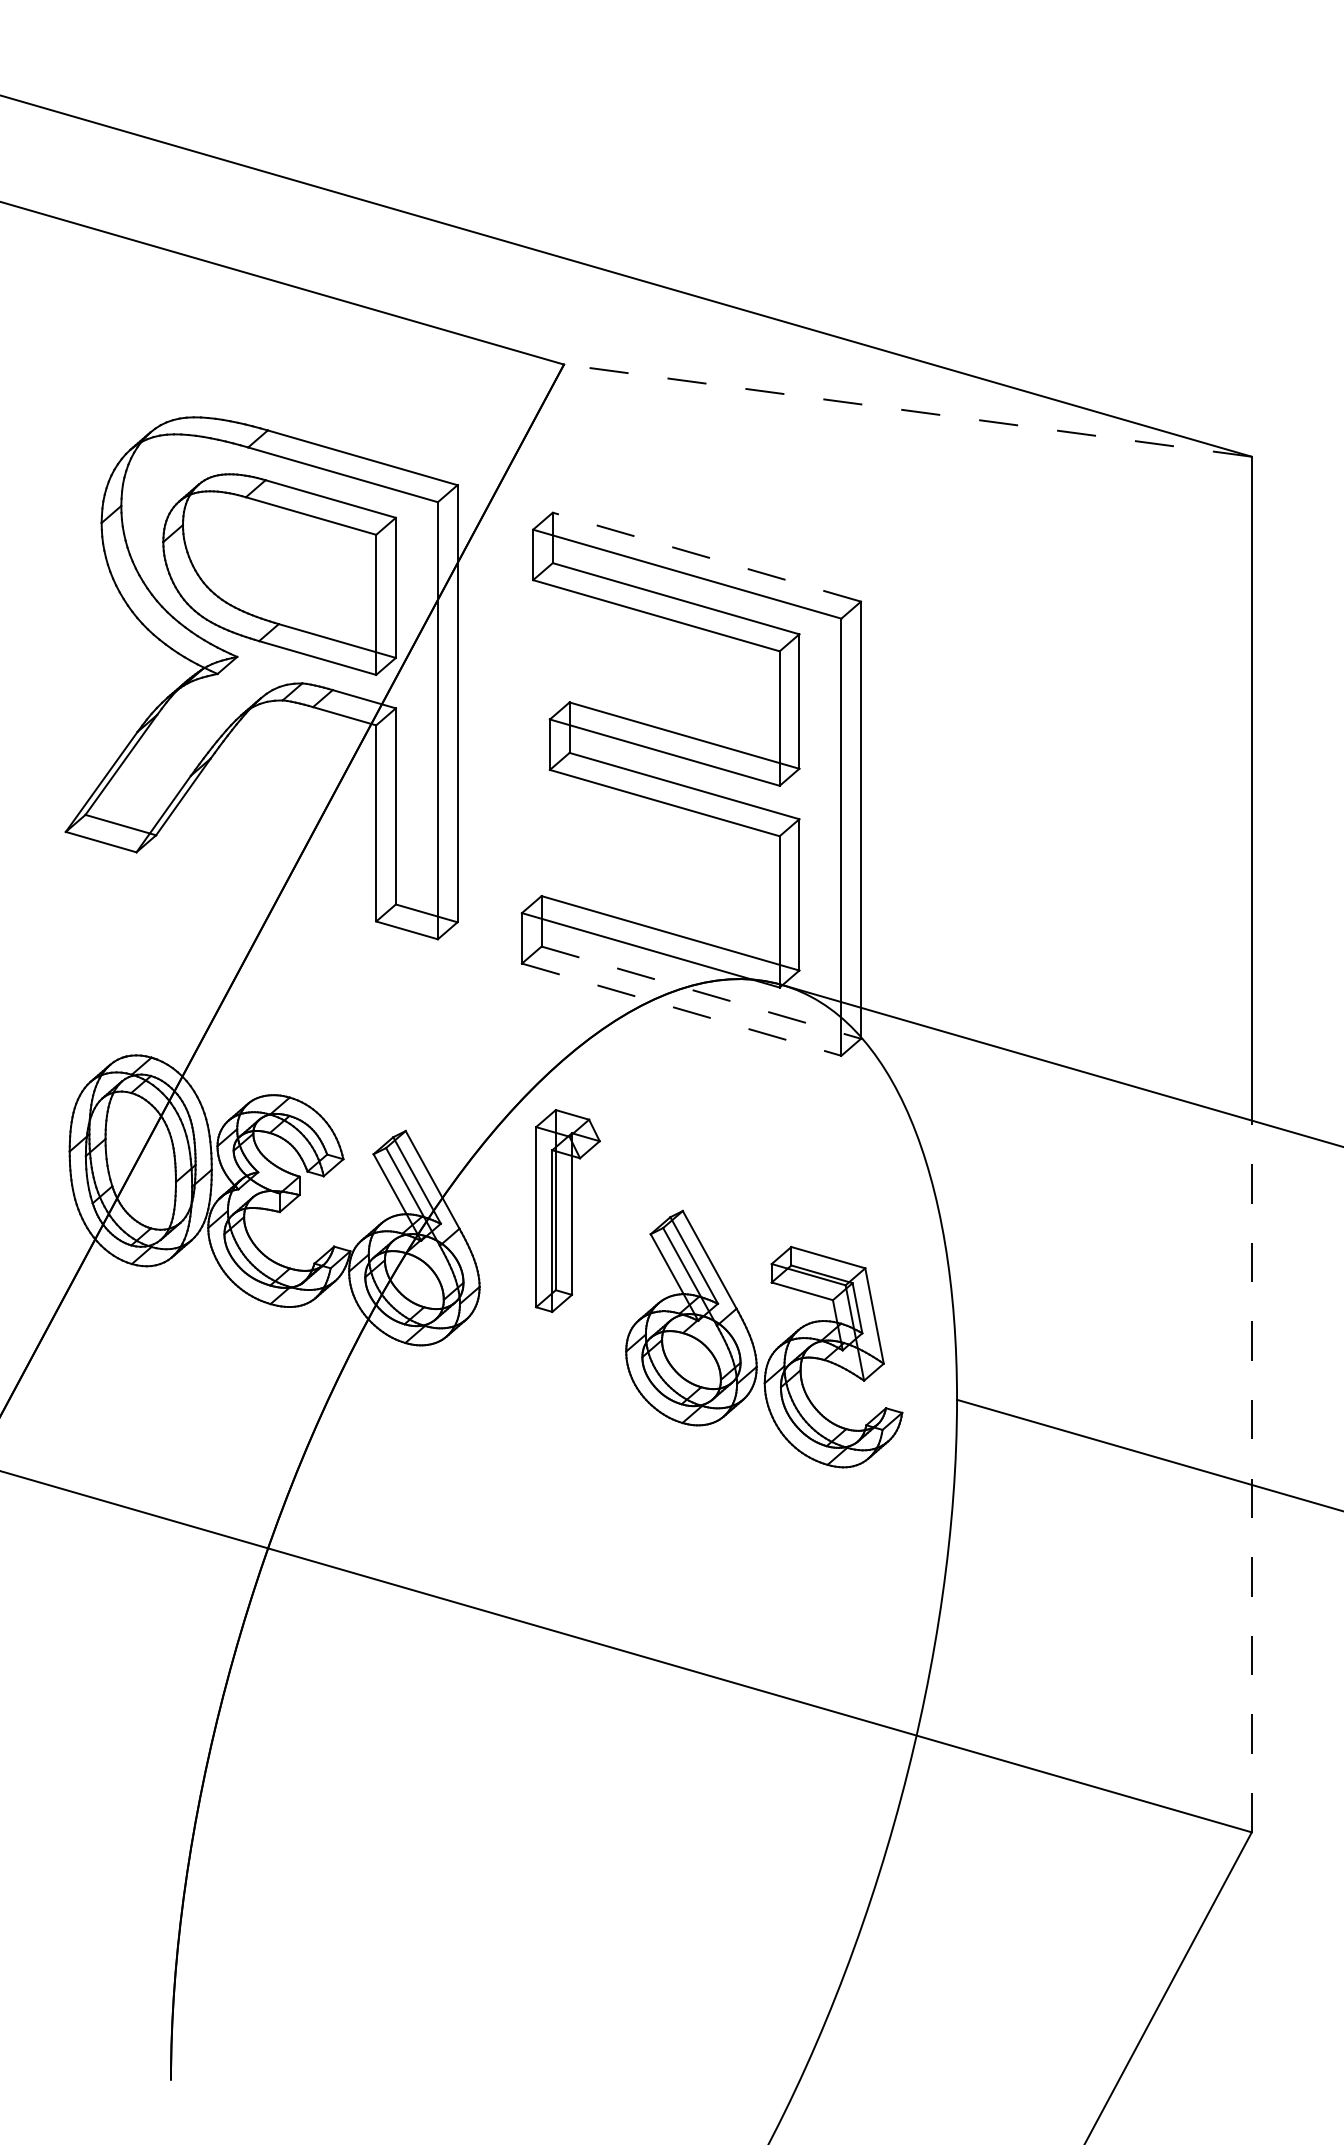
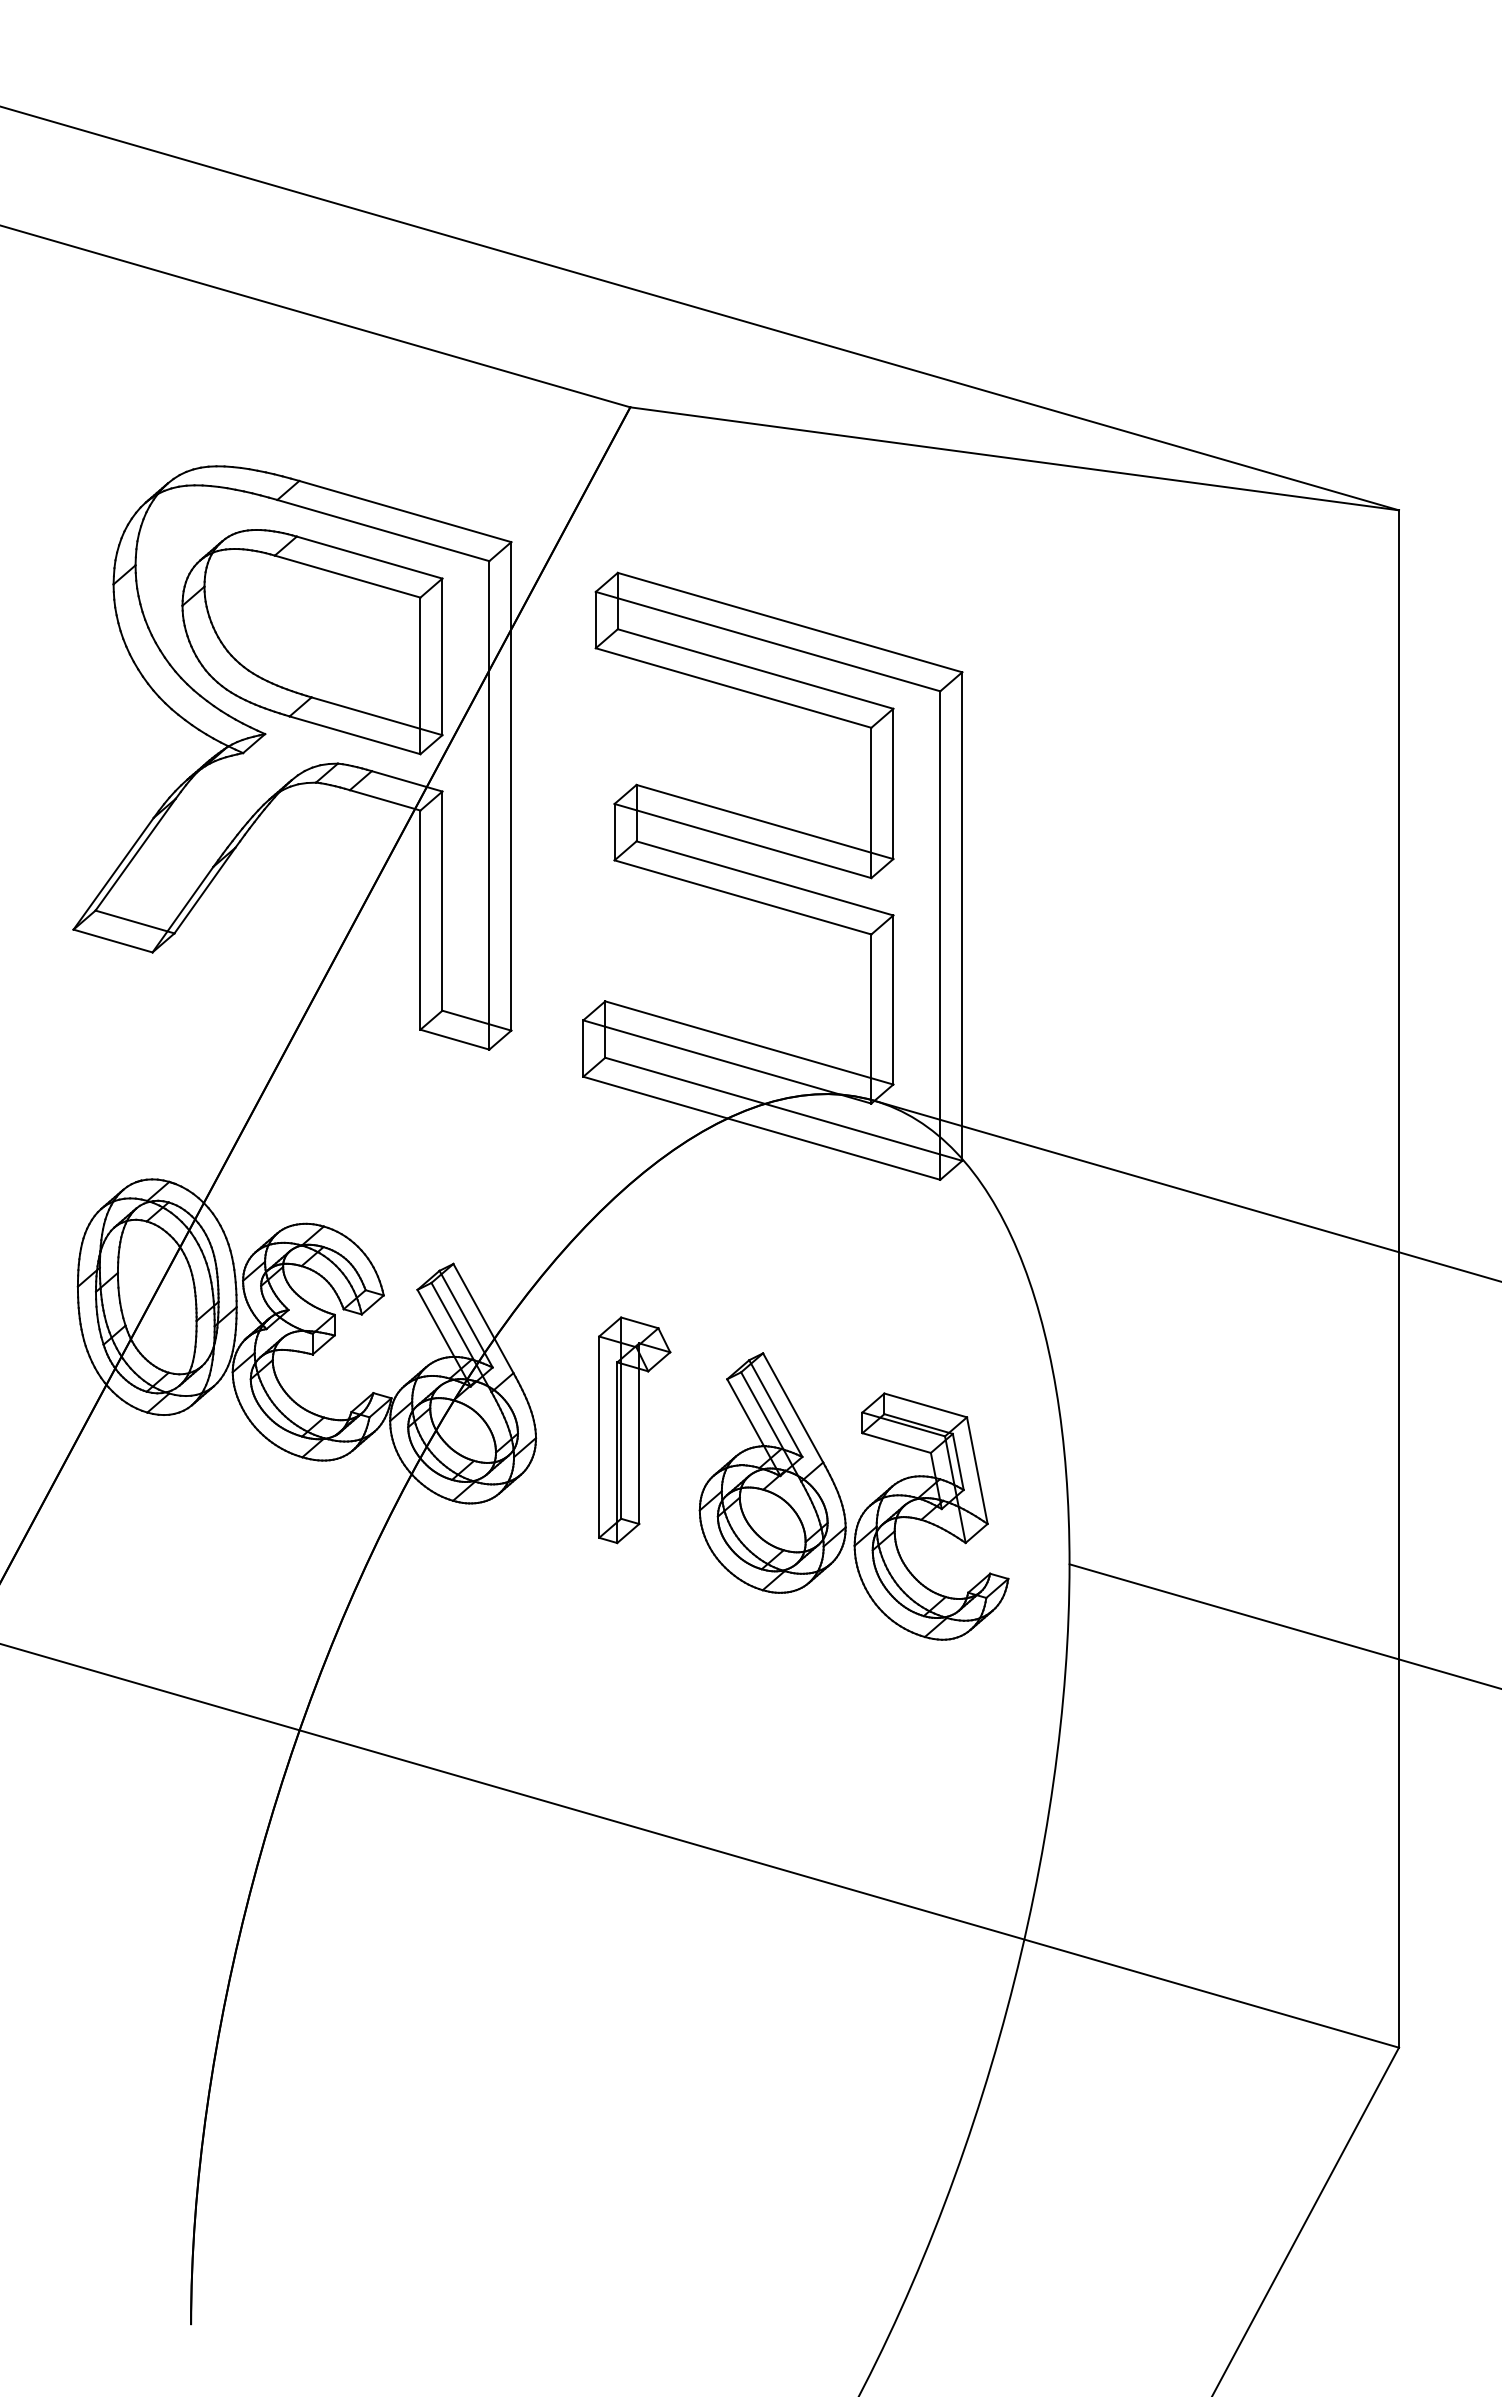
line: (907, 410) -> (1014, 458), dashed -> solid
line: (706, 557) -> (789, 622), dashed -> solid
line: (701, 992) -> (783, 1109), dashed -> solid
line: (681, 1009) -> (761, 1128), dashed -> solid
part: (567, 1211) -> (634, 1430), moved
line: (1252, 1476) -> (1399, 1649), dashed -> solid

